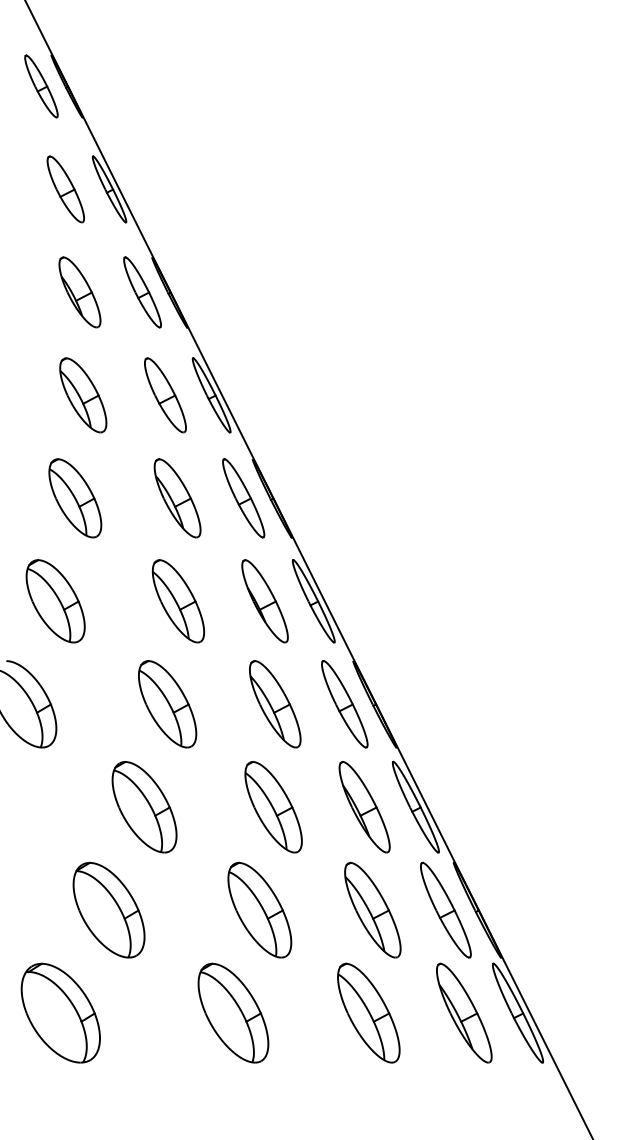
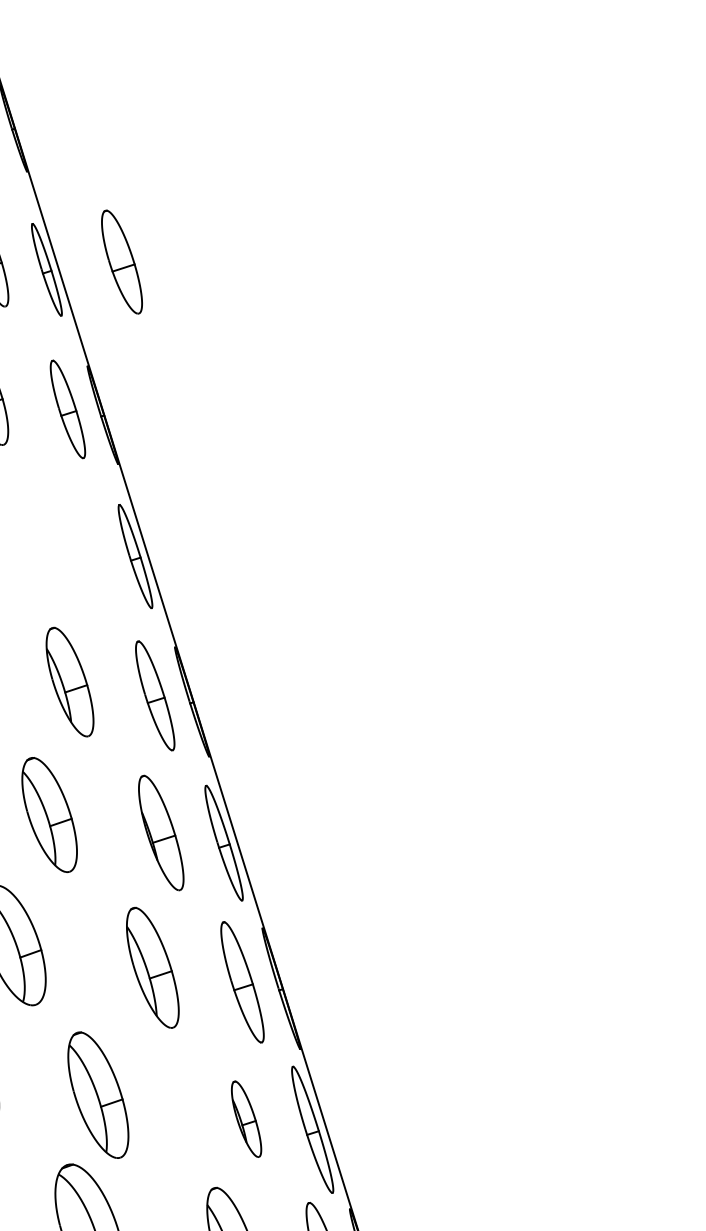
part: (165, 395) -> (122, 262), moved
part: (273, 807) -> (98, 1095), moved
part: (364, 807) -> (246, 1119), size x0.6

